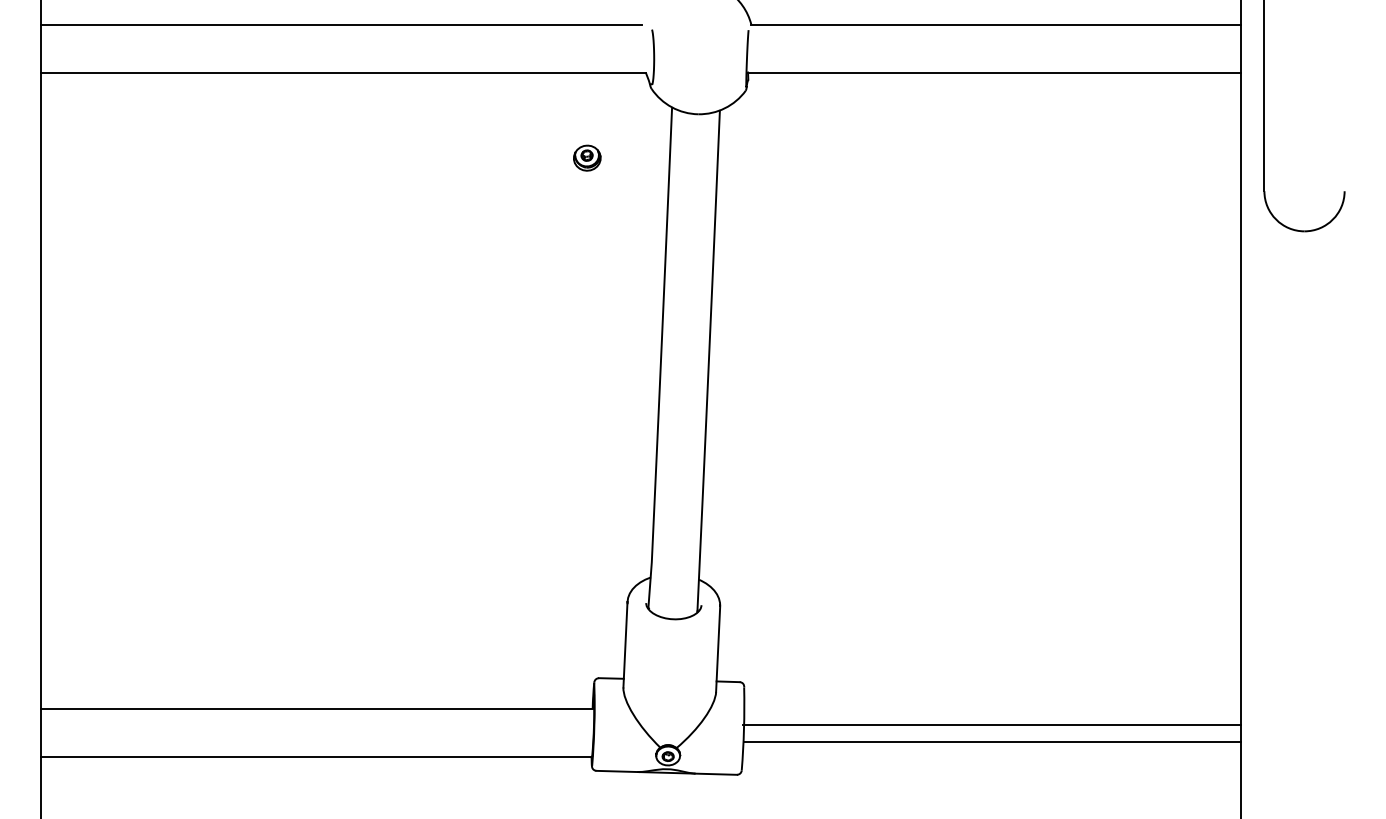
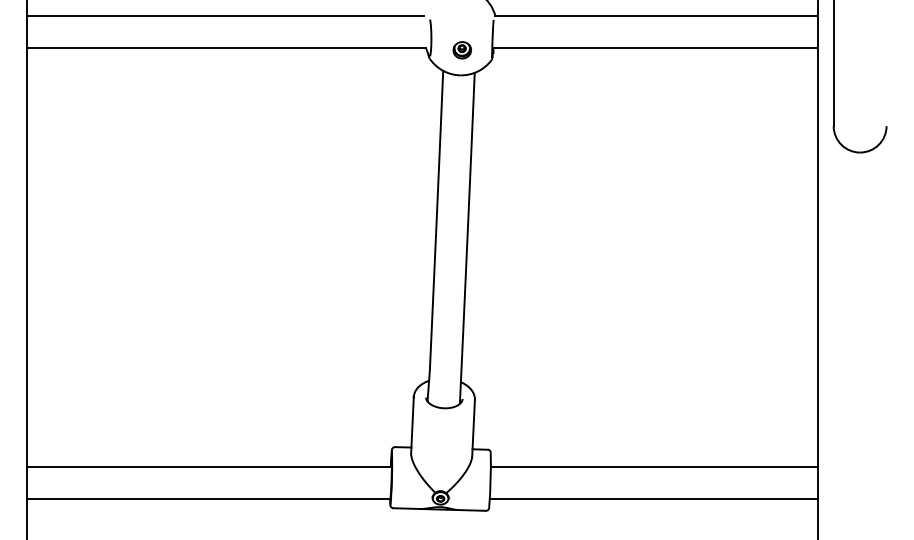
part: (586, 158) -> (461, 50), moved
line: (991, 724) -> (653, 498), moved
line: (992, 742) -> (654, 467), moved

